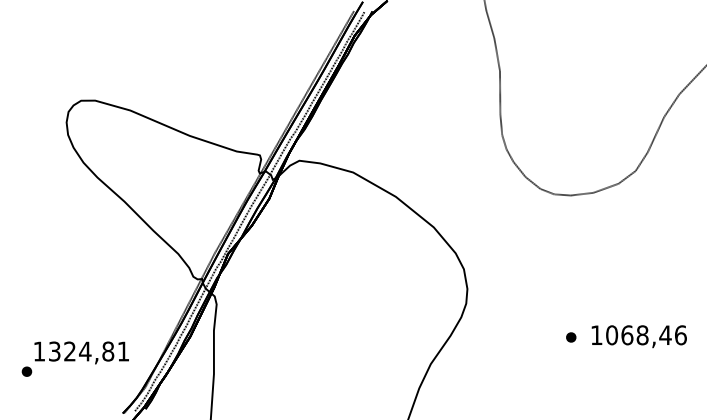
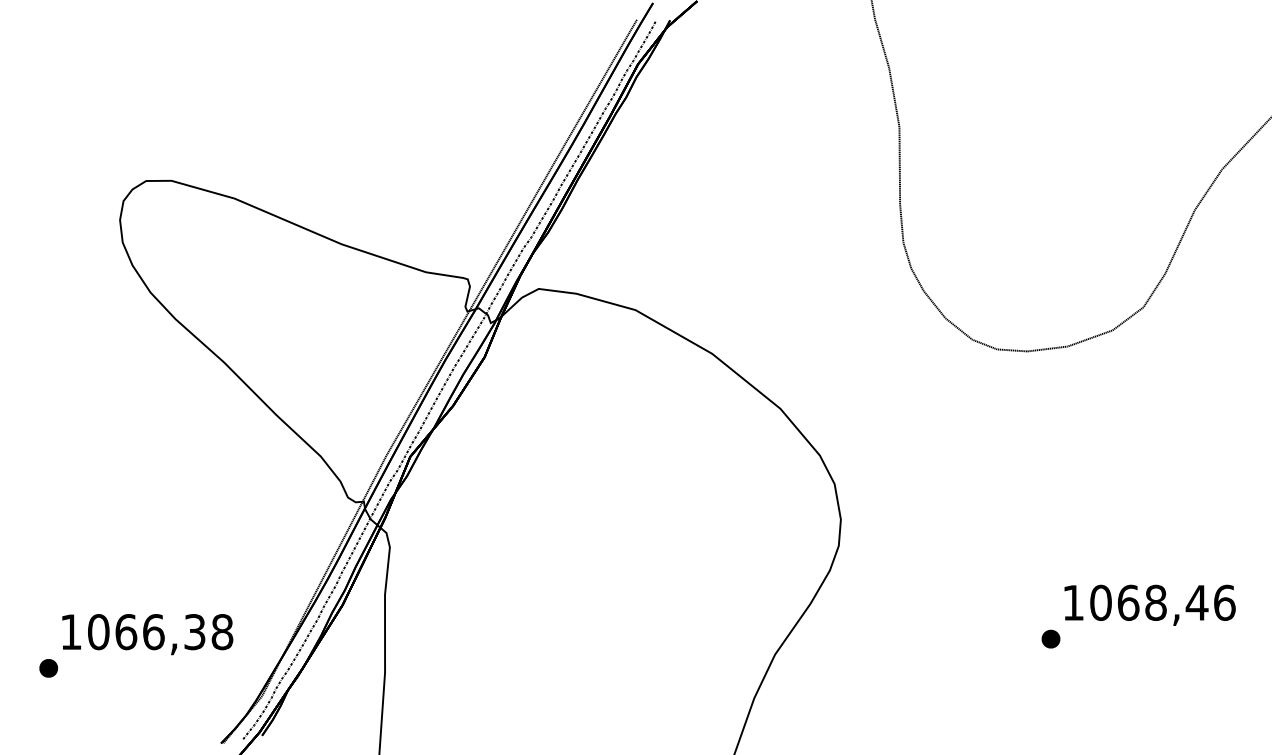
part: (571, 337) -> (1051, 639), moved
text: (88, 351) -> (159, 631), 1324,81 -> 1066,38

